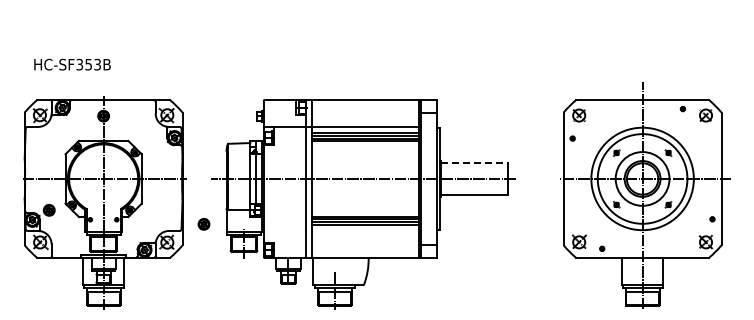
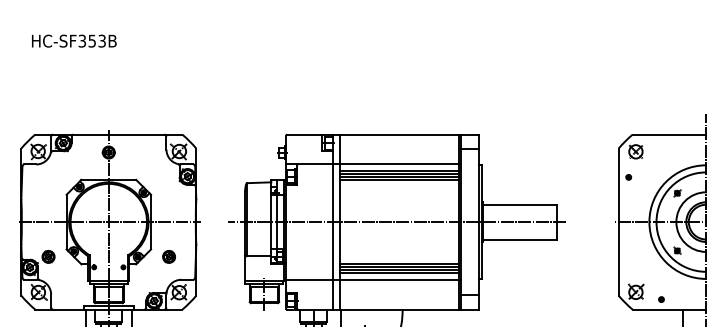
text: (72, 64) -> (74, 40), moved
line: (474, 163) -> (519, 204), dashed -> solid
part: (203, 224) -> (168, 257), moved
line: (342, 230) -> (373, 279), added

